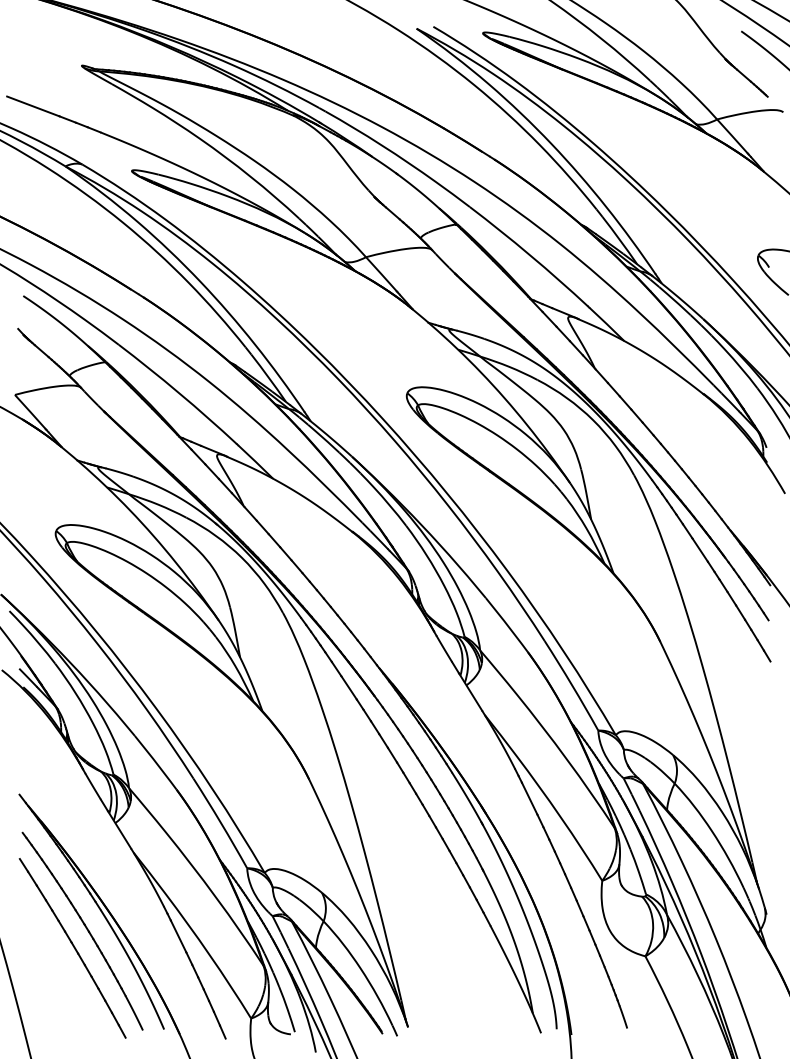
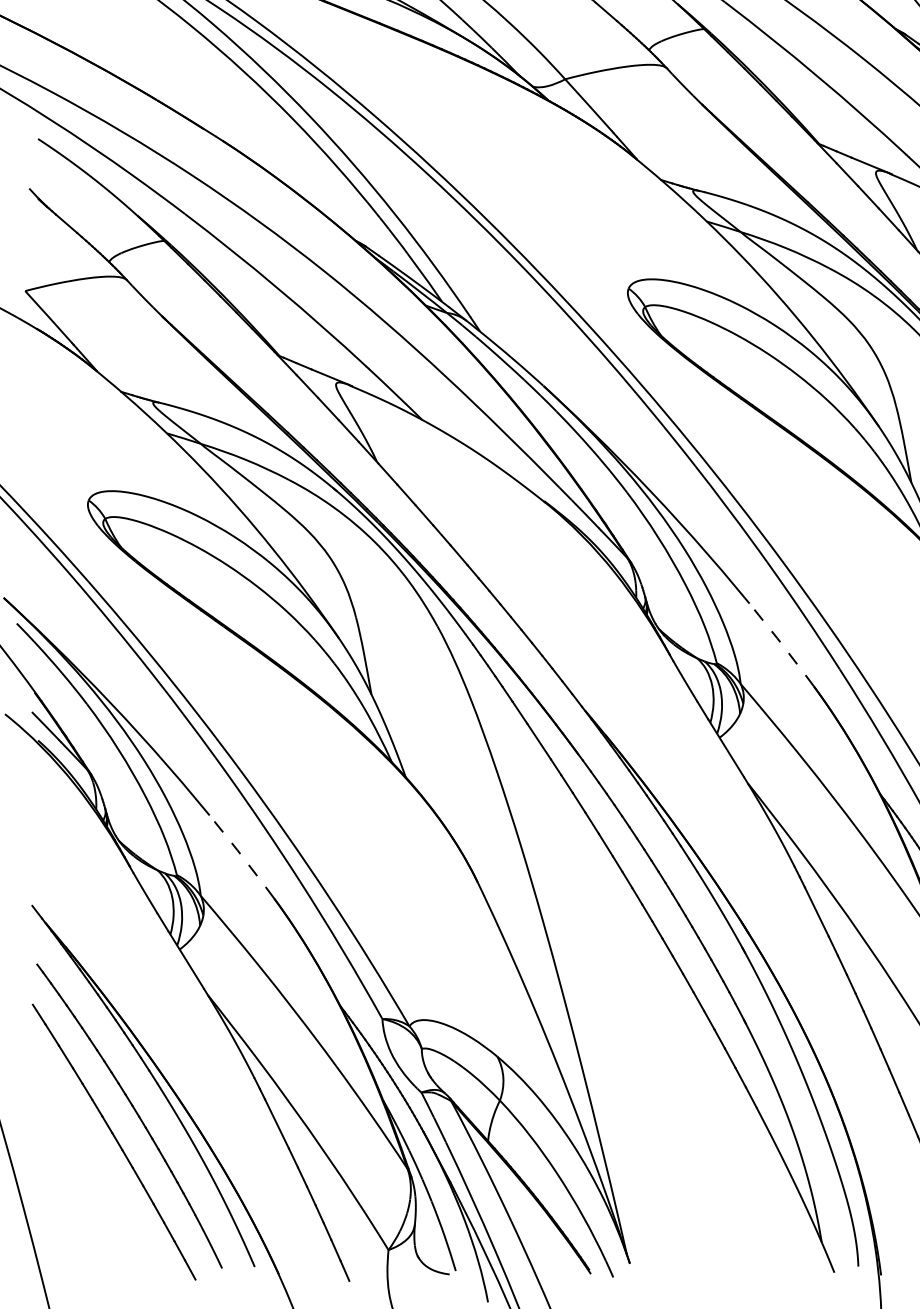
line: (506, 624) -> (781, 644), solid -> dashed
line: (155, 762) -> (241, 856), solid -> dashed

